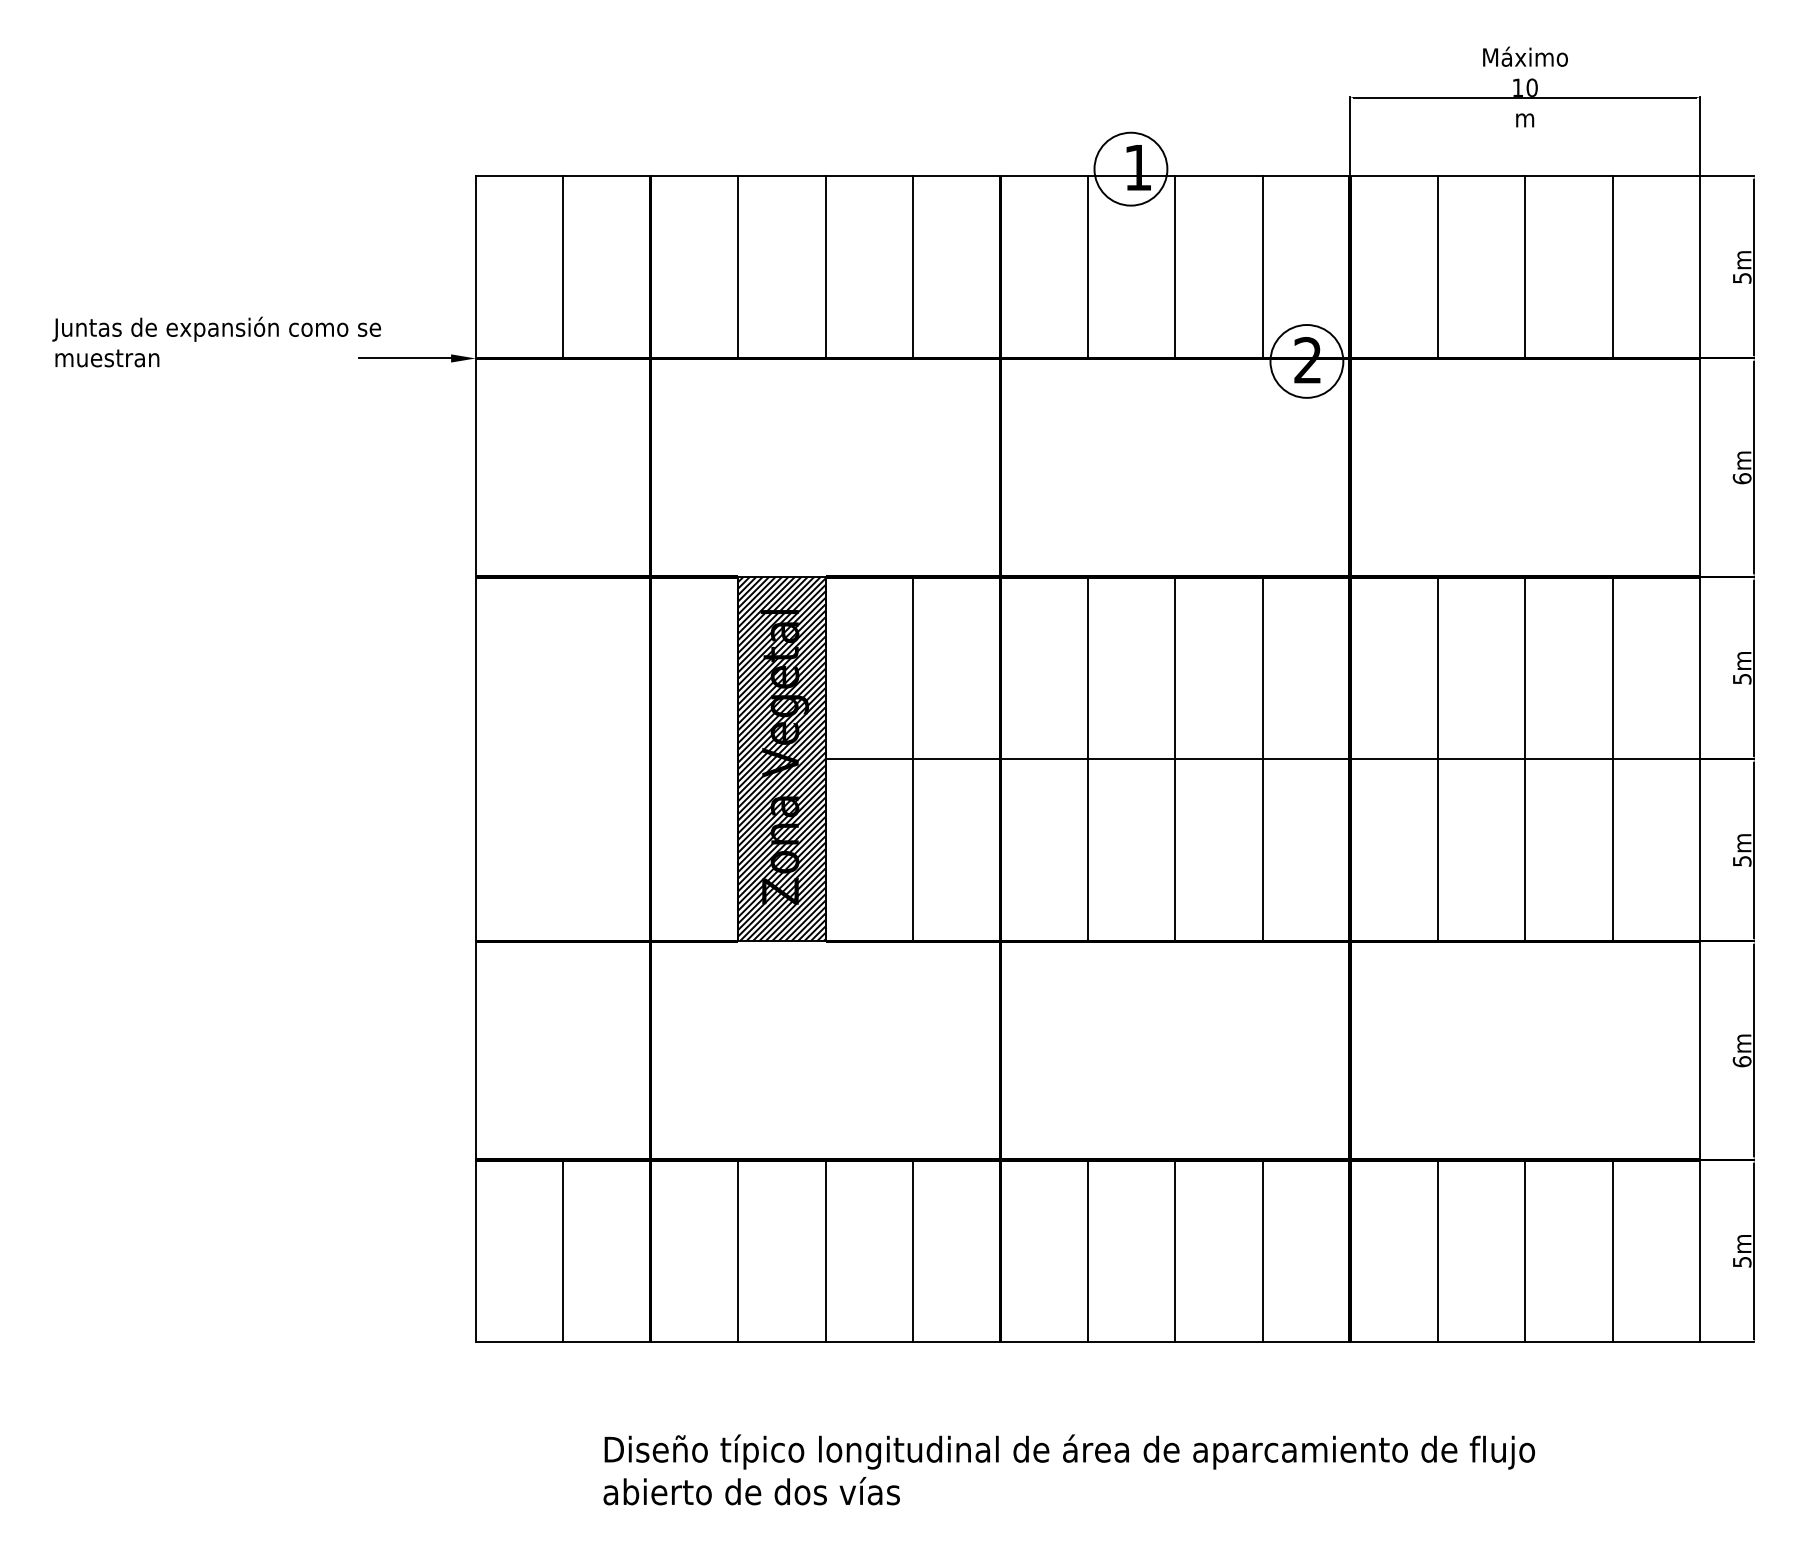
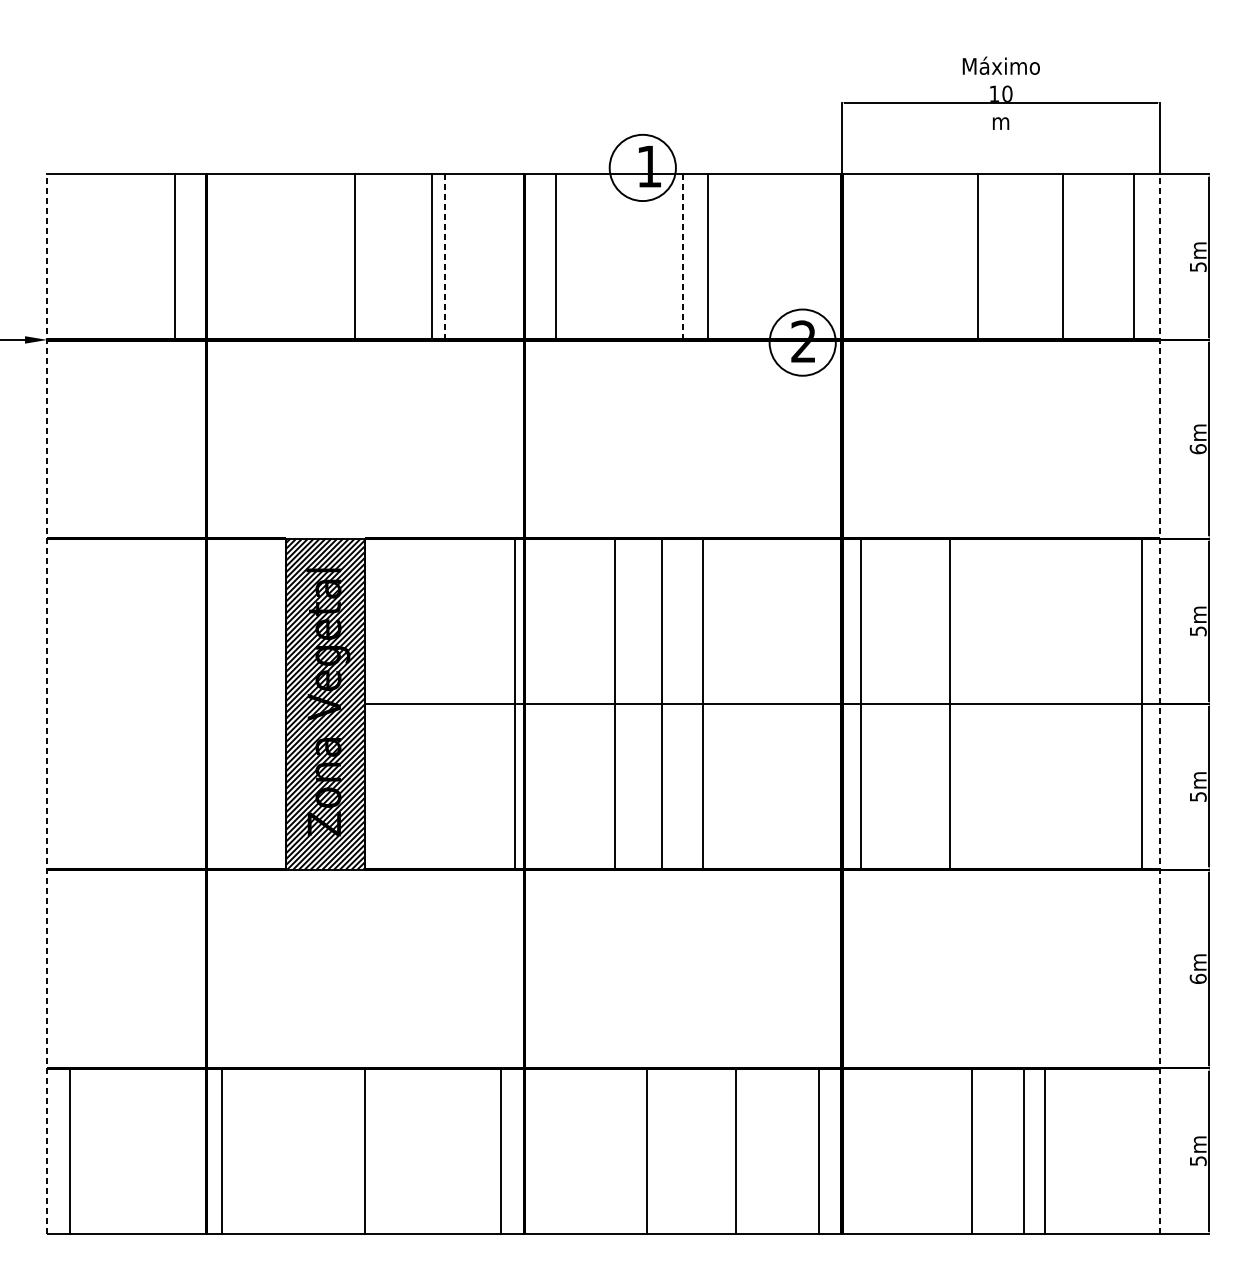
line: (912, 266) -> (444, 256), solid -> dashed
line: (1175, 266) -> (683, 256), solid -> dashed
line: (563, 267) -> (175, 257), moved
line: (738, 267) -> (355, 257), moved
line: (825, 267) -> (431, 257), moved
line: (1087, 267) -> (556, 257), moved
line: (1262, 267) -> (707, 257), moved
line: (1437, 267) -> (977, 257), moved
line: (1525, 267) -> (1063, 257), moved
line: (1612, 267) -> (1134, 257), moved
line: (475, 758) -> (47, 703), solid -> dashed
line: (1700, 758) -> (1160, 703), solid -> dashed
line: (912, 759) -> (514, 704), moved
line: (1087, 759) -> (661, 704), moved
line: (1175, 759) -> (615, 704), moved
line: (1262, 759) -> (702, 704), moved
line: (1437, 759) -> (860, 704), moved
line: (1525, 759) -> (950, 704), moved
line: (1612, 759) -> (1142, 704), moved
line: (563, 1251) -> (69, 1151), moved
line: (738, 1251) -> (222, 1151), moved
line: (912, 1251) -> (500, 1151), moved
line: (1087, 1251) -> (646, 1151), moved
line: (1175, 1251) -> (736, 1151), moved
line: (1262, 1251) -> (818, 1151), moved
line: (1437, 1251) -> (971, 1151), moved
line: (1525, 1251) -> (1044, 1151), moved
line: (1612, 1251) -> (1024, 1151), moved

